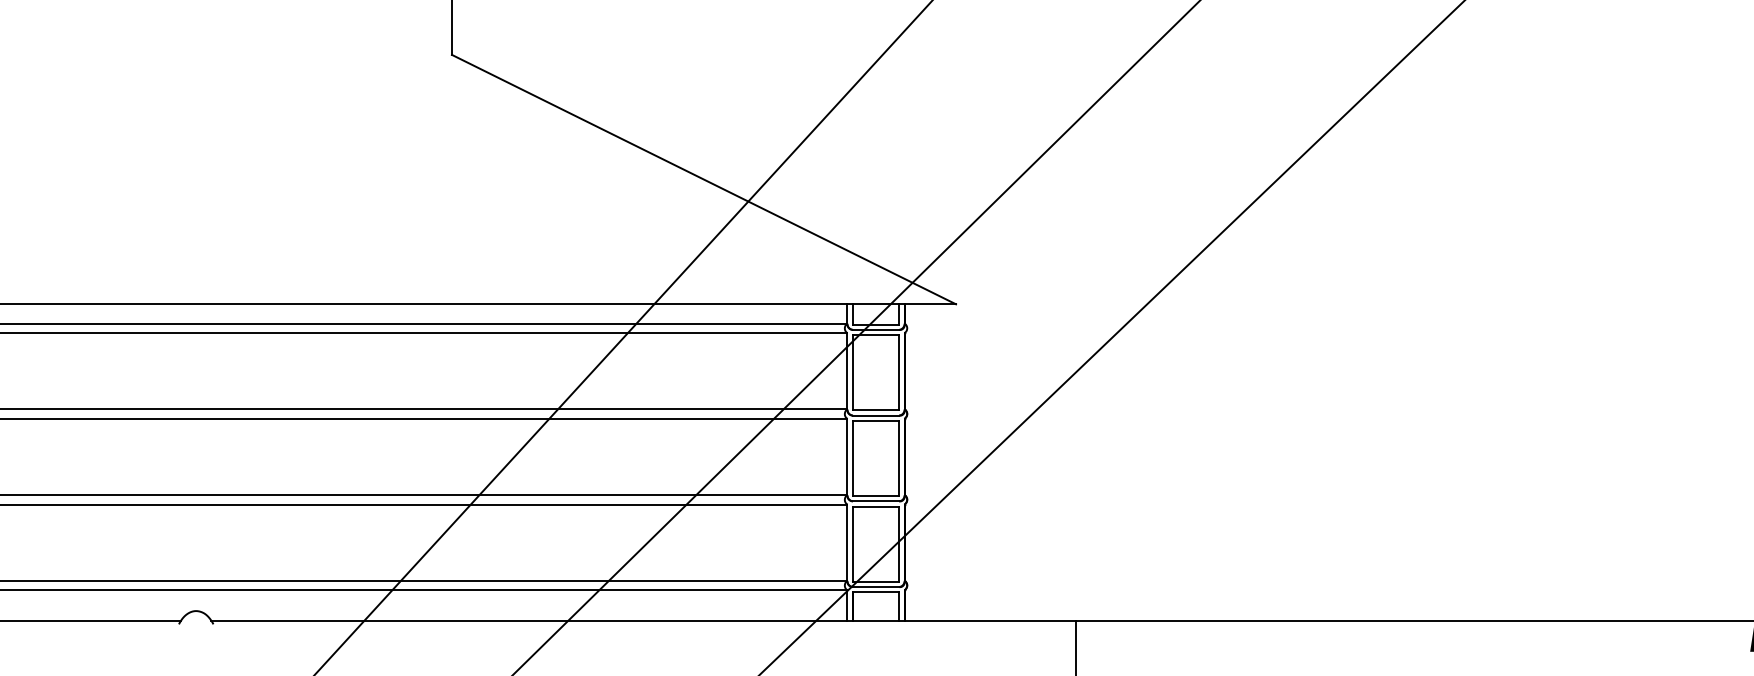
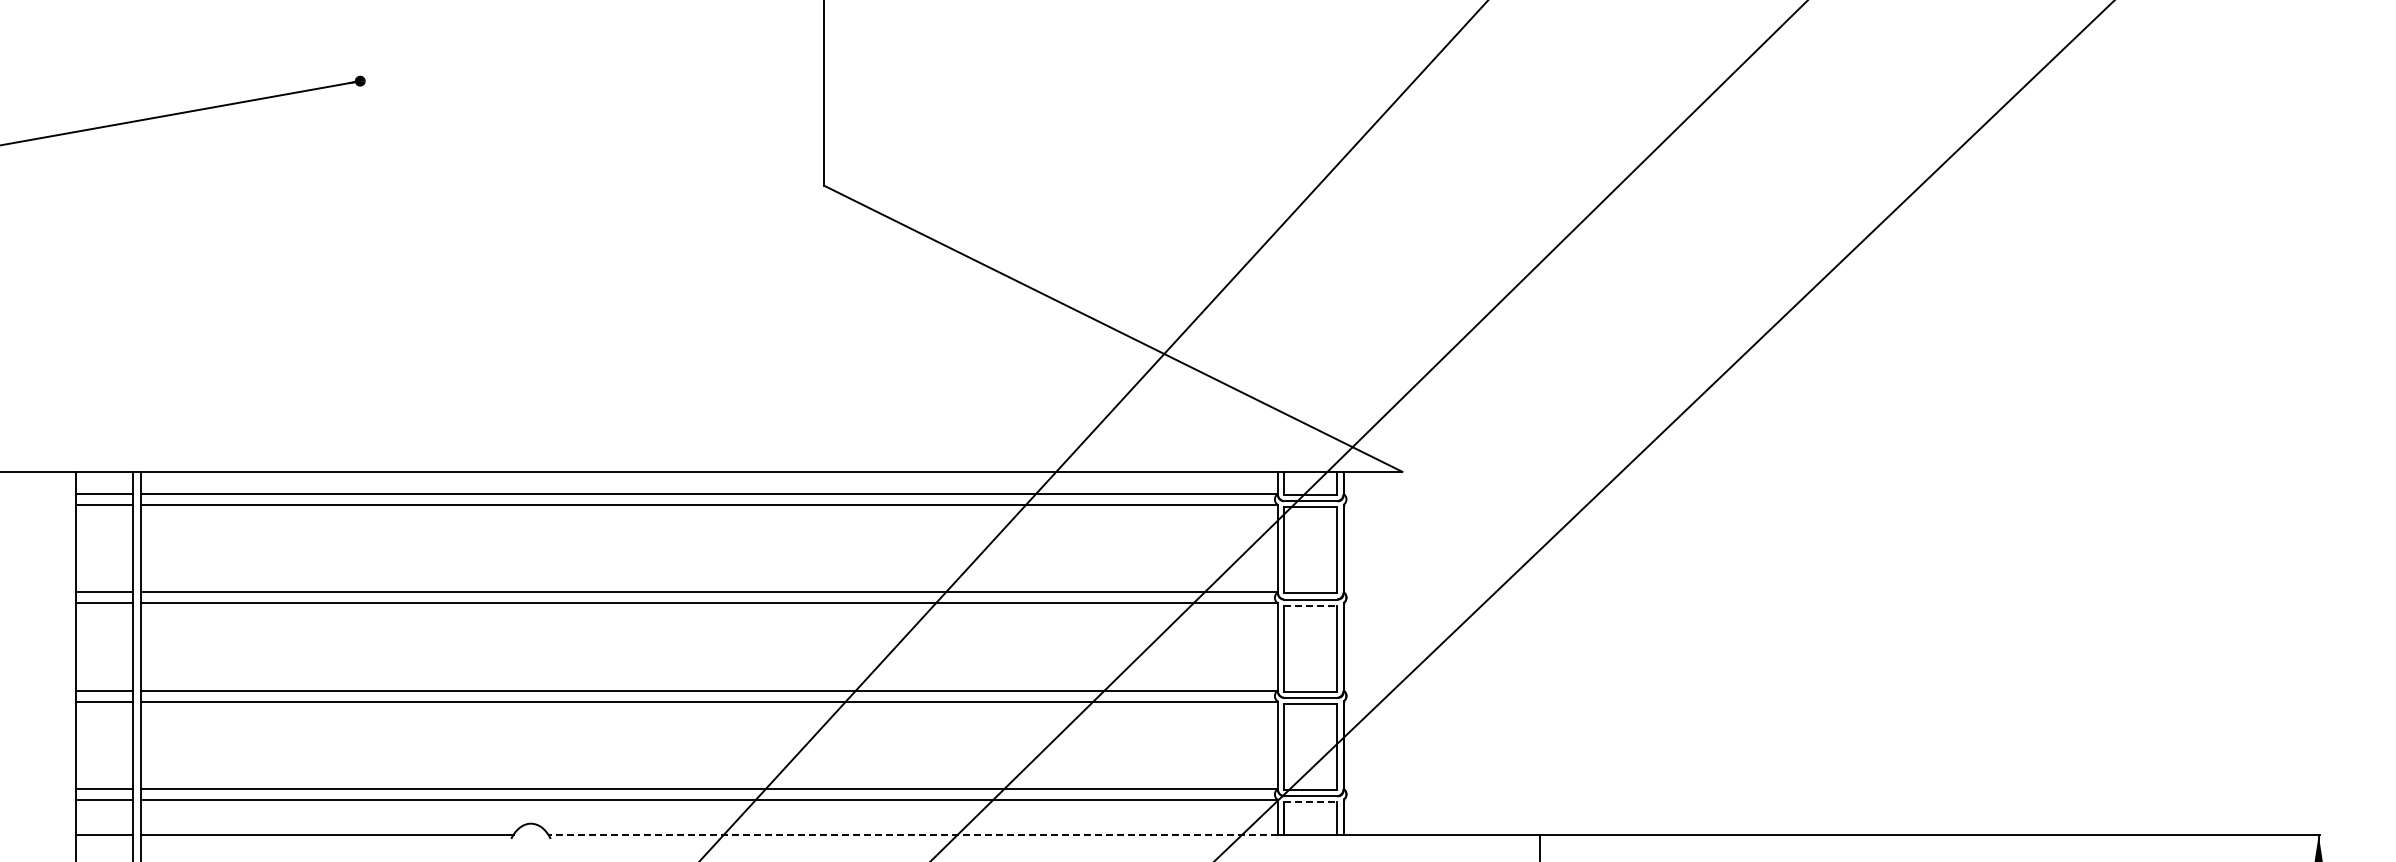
line: (875, 420) -> (1310, 605), solid -> dashed
line: (875, 592) -> (1310, 802), solid -> dashed
line: (529, 621) -> (913, 835), solid -> dashed

